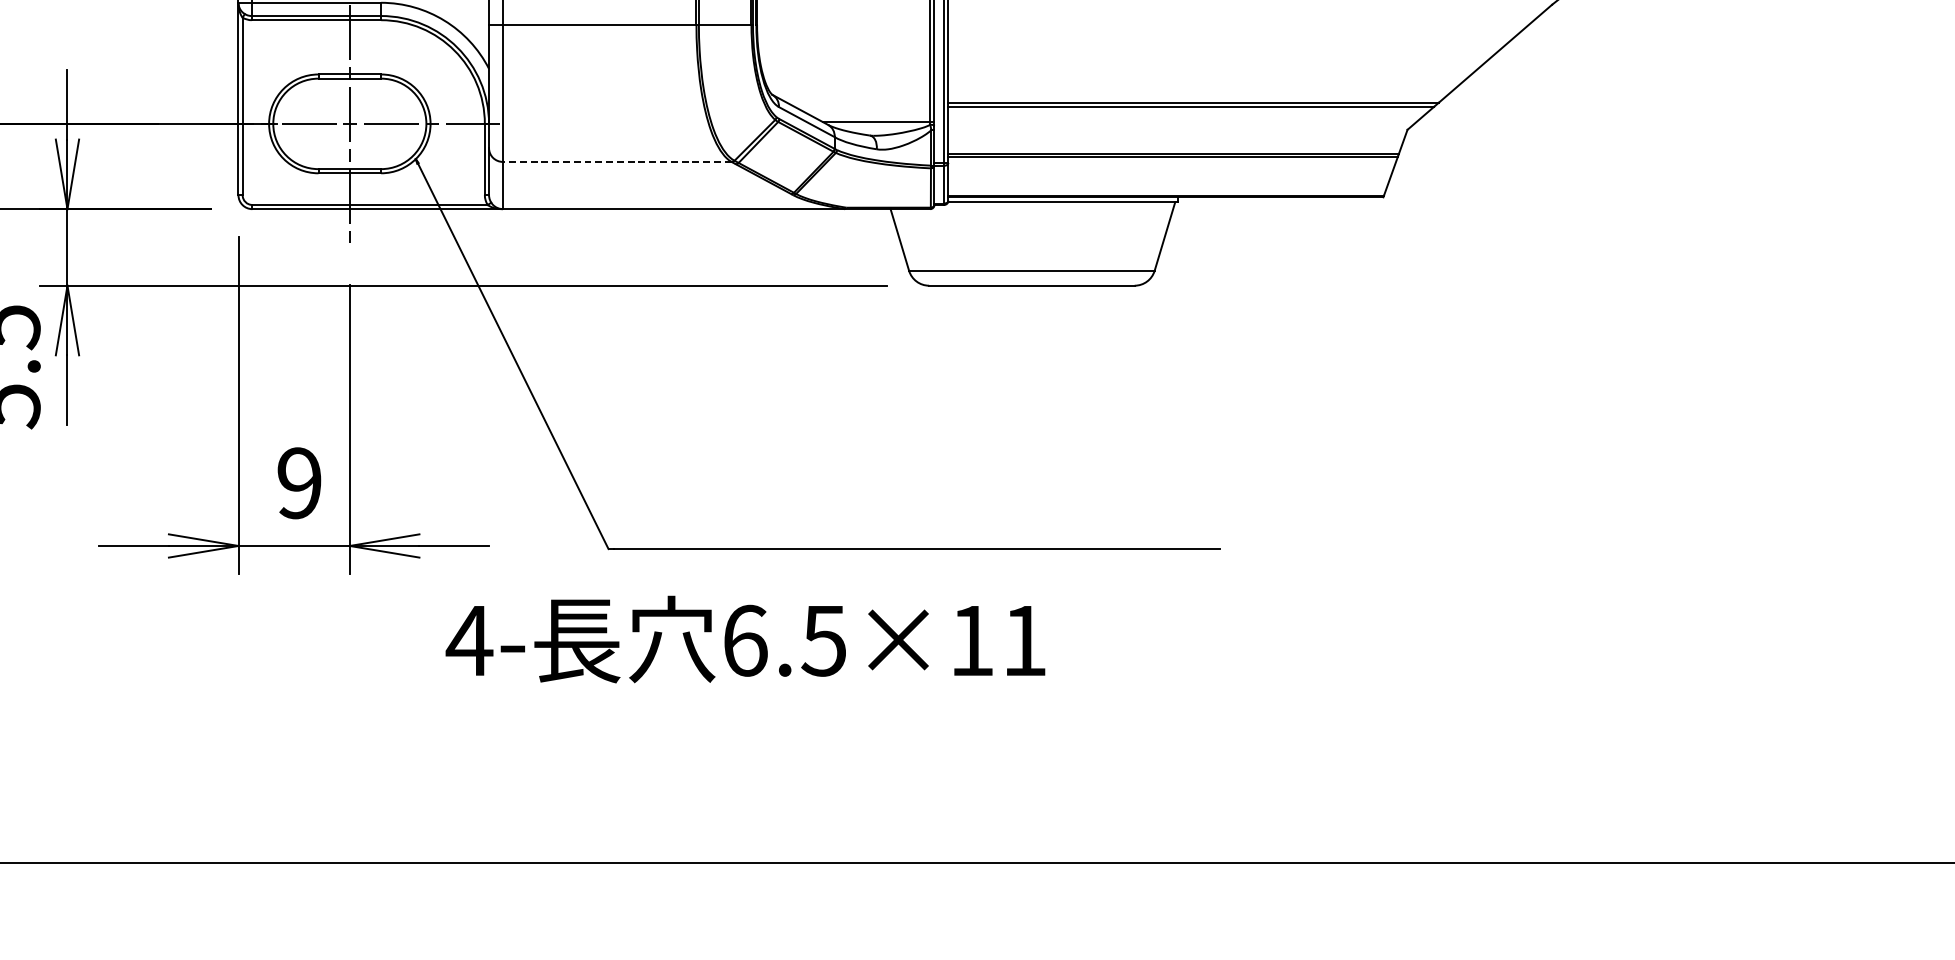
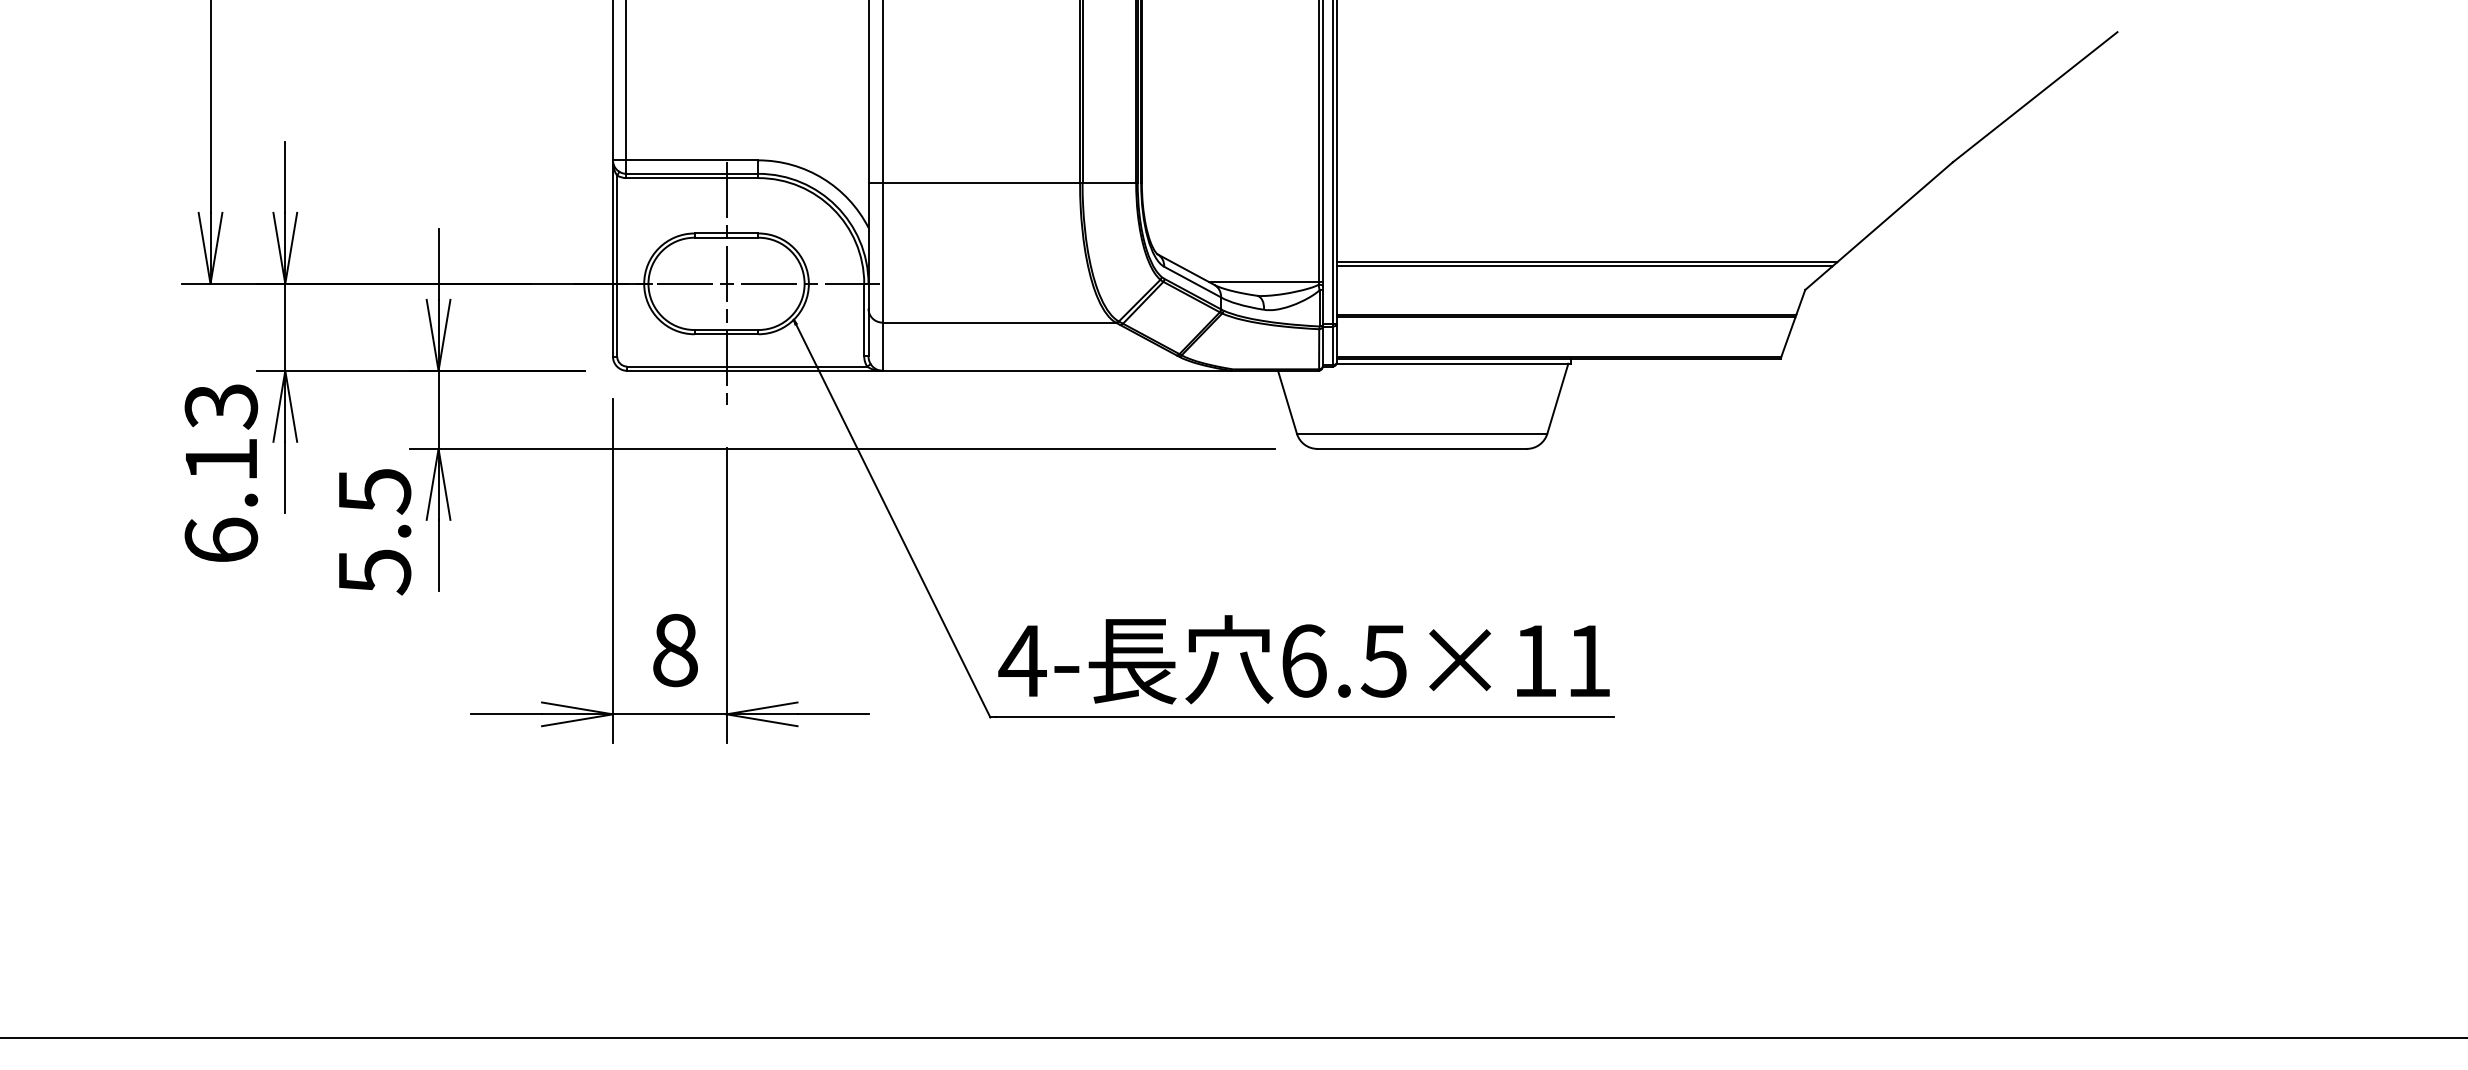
line: (617, 161) -> (999, 322), dashed -> solid
text: (299, 483) -> (675, 650), 9 -> 8
text: (744, 639) -> (1303, 659), moved

